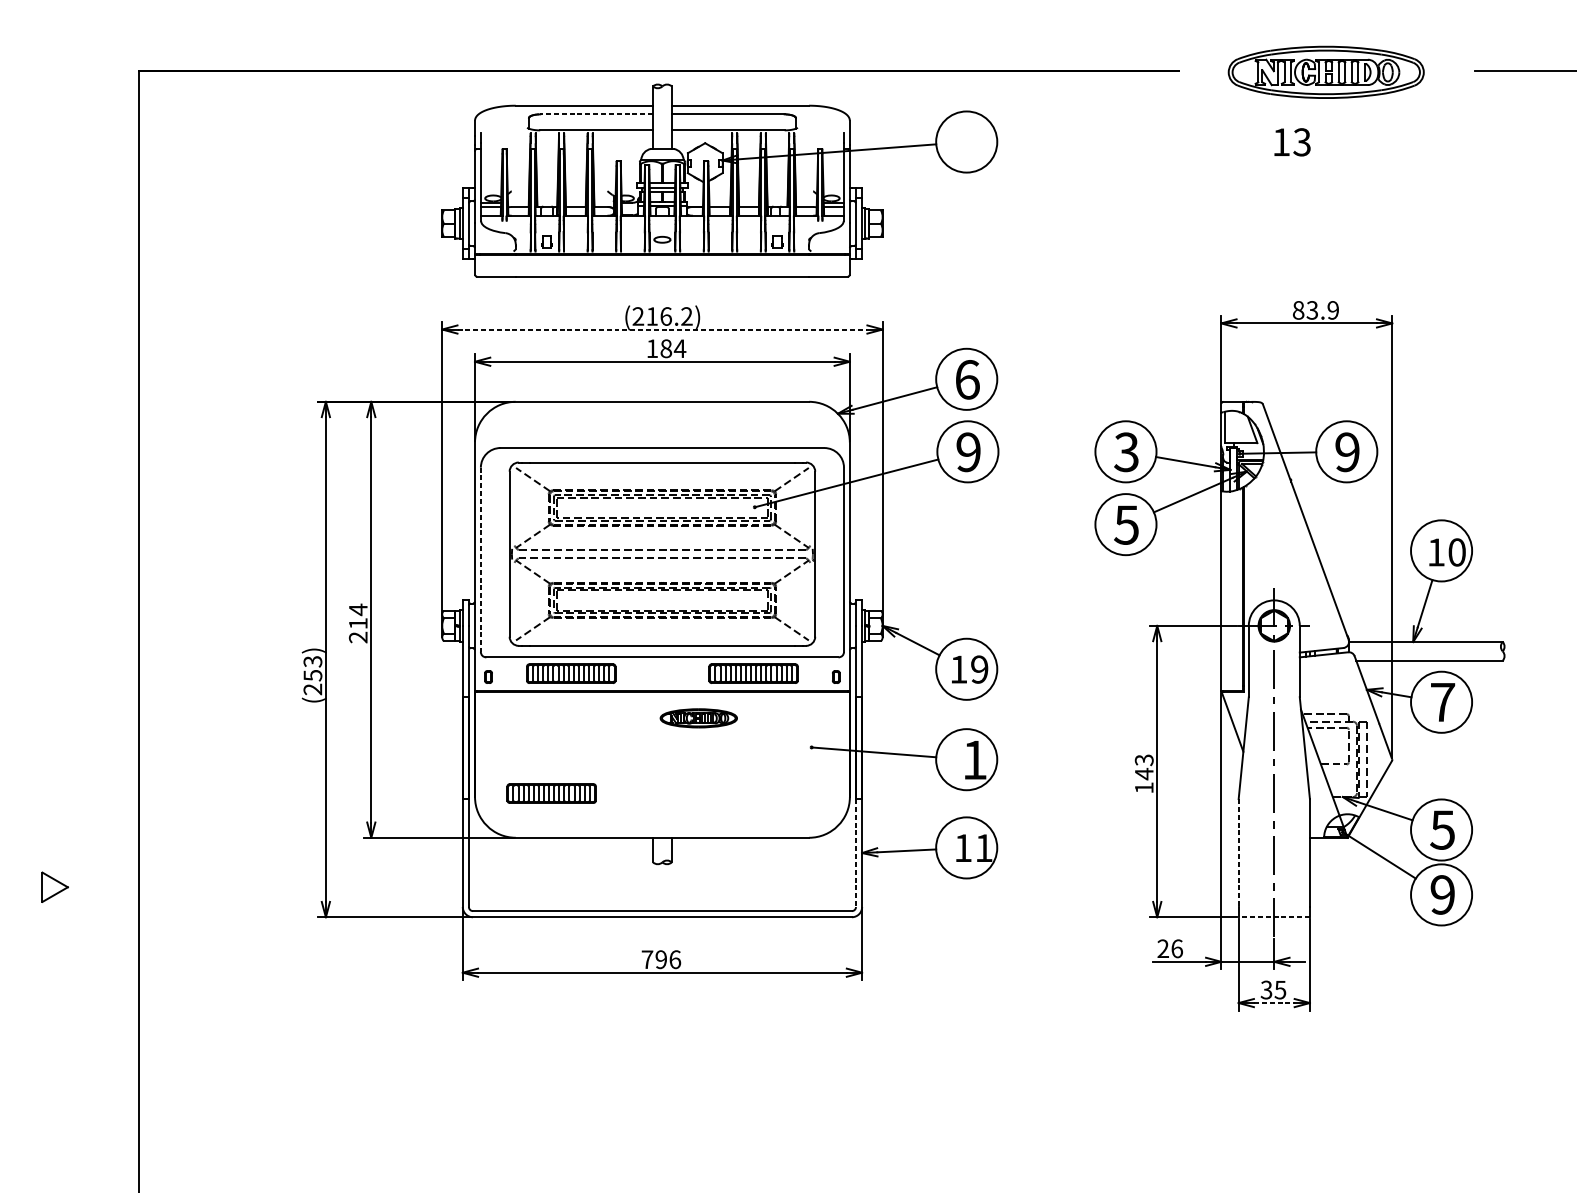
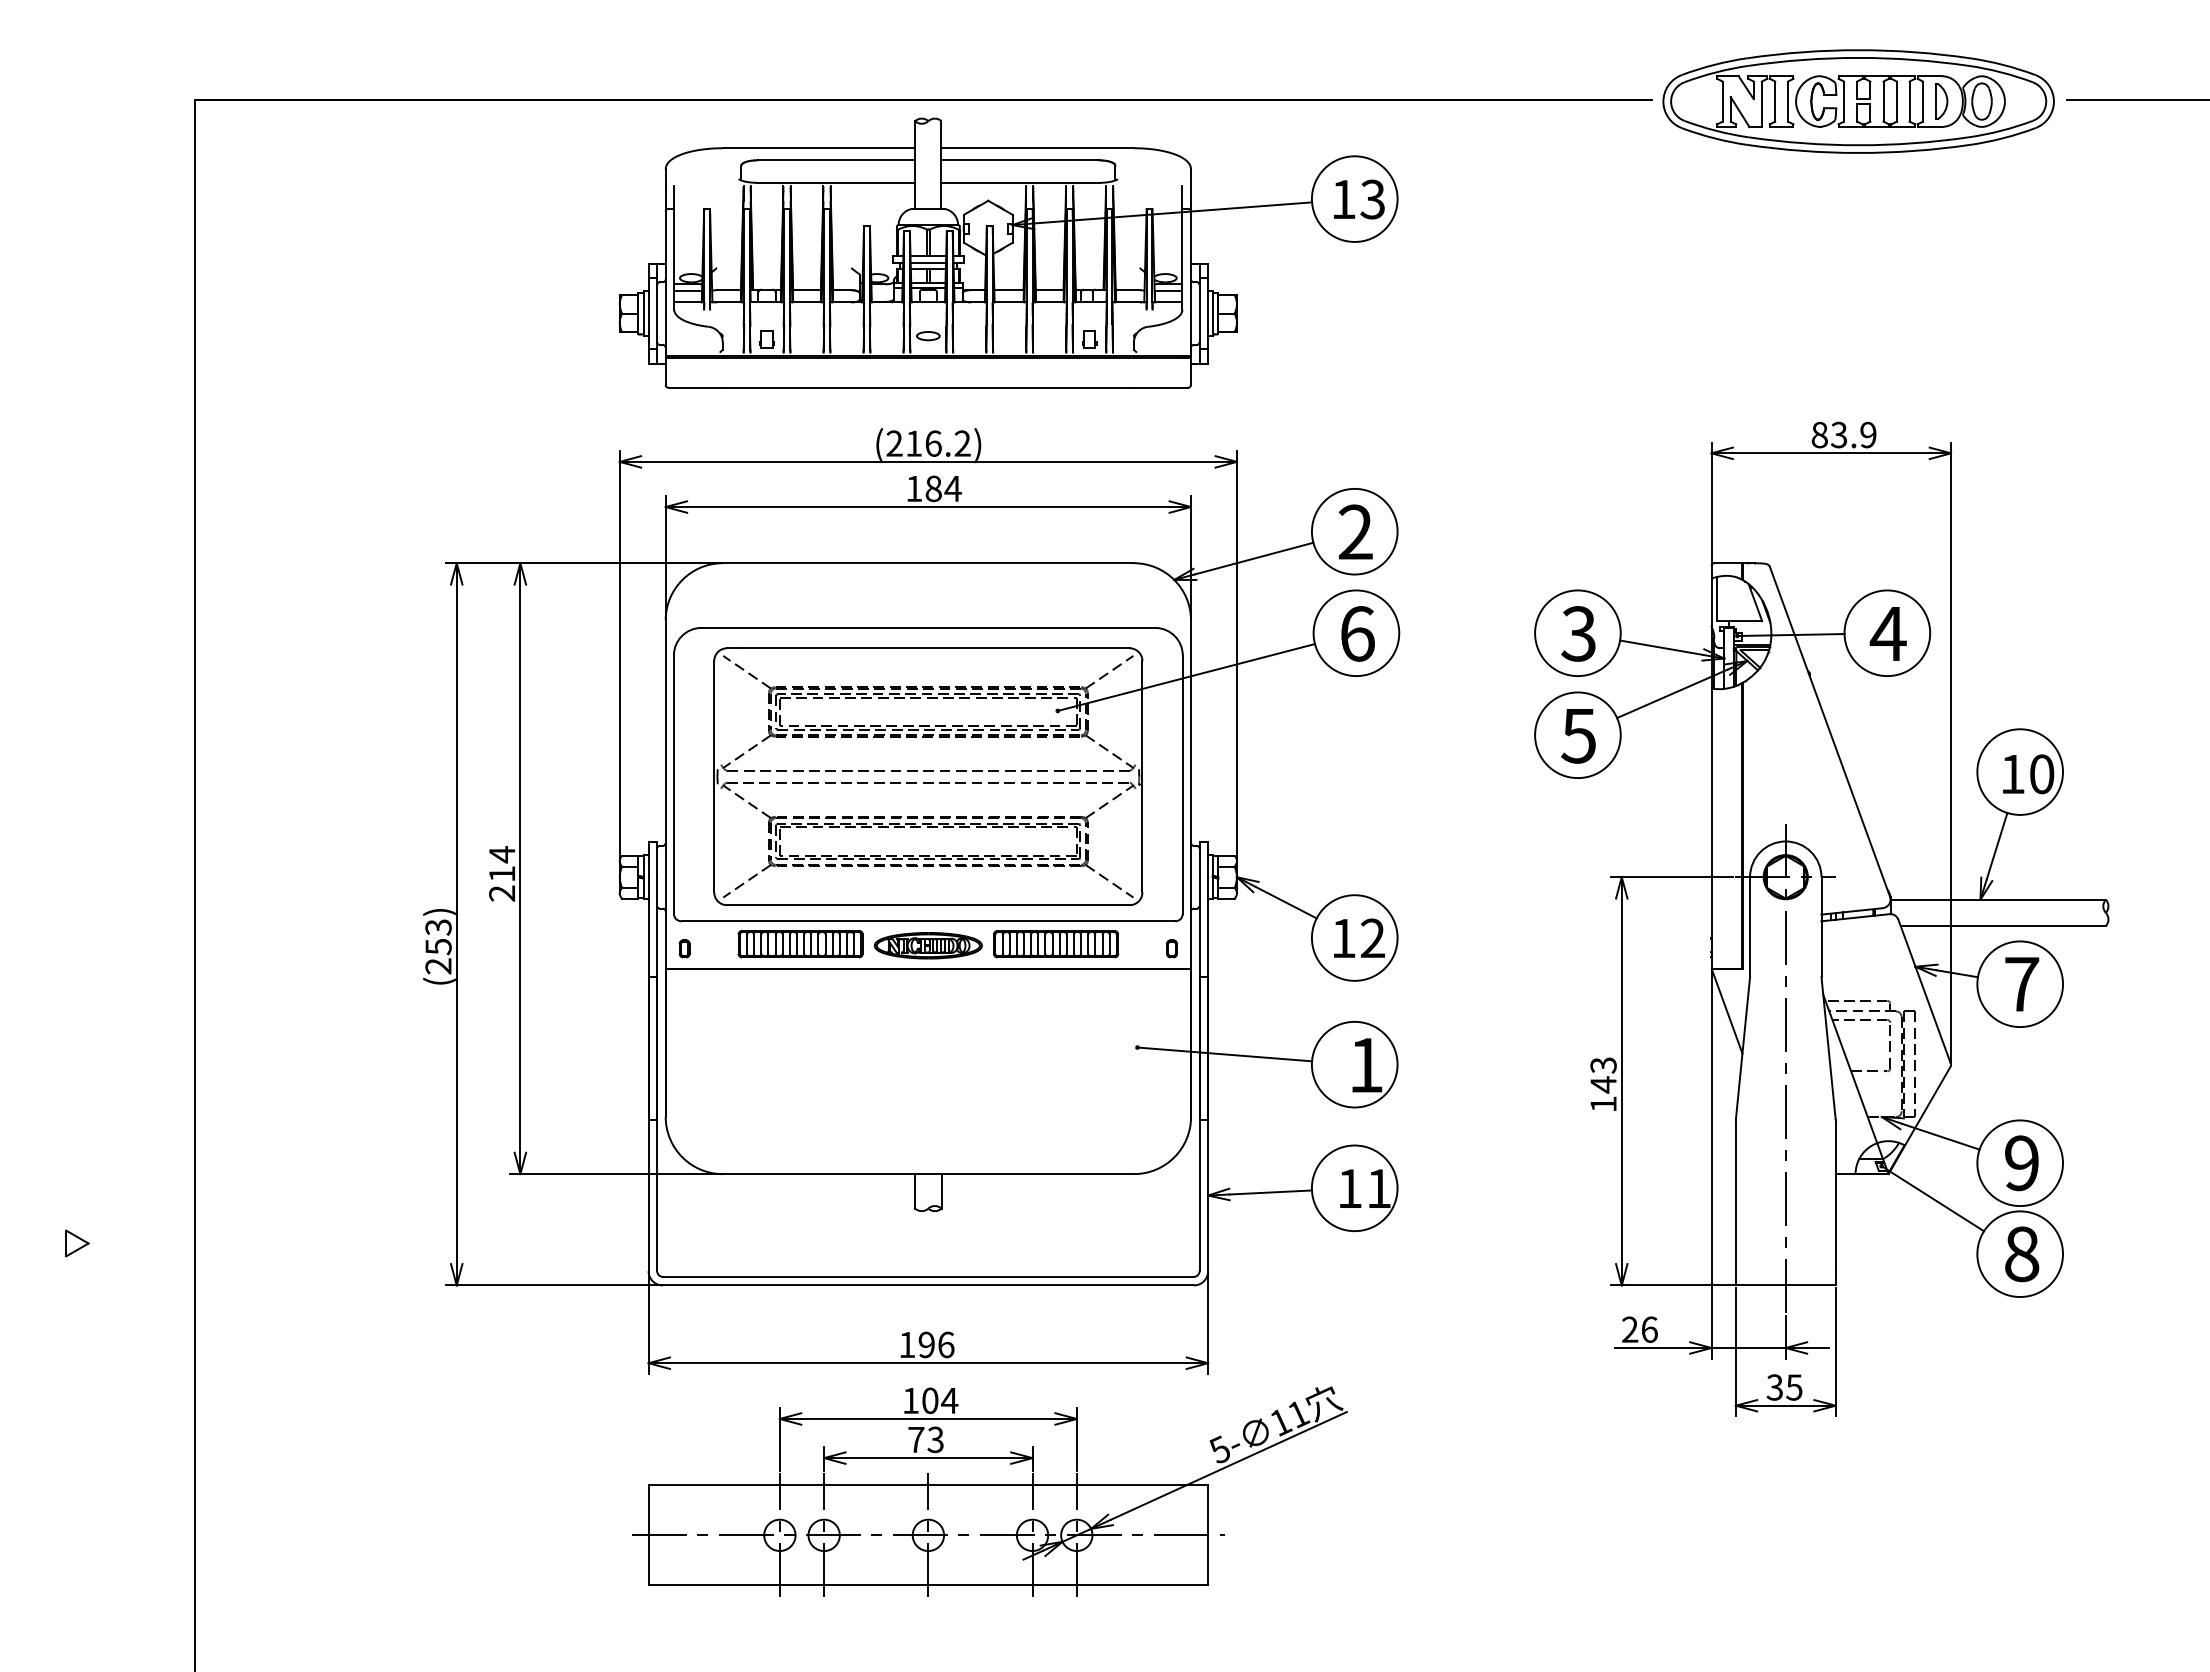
part: (1326, 72) -> (1858, 101), size x1.43
line: (596, 114) -> (835, 160), dashed -> solid
text: (1292, 142) -> (1359, 199), moved
line: (662, 329) -> (928, 461), dashed -> solid
text: (967, 379) -> (1355, 532), 6 -> 2
text: (968, 451) -> (1357, 633), 9 -> 6
text: (1346, 451) -> (1887, 633), 9 -> 4
line: (480, 559) -> (673, 784), dashed -> solid
text: (979, 669) -> (1372, 938), 19 -> 12
part: (698, 718) -> (927, 945), moved
part: (551, 793) -> (773, 1112), removed
text: (1442, 830) -> (2021, 1163), 5 -> 9
line: (855, 853) -> (1199, 1195), dashed -> solid
line: (1238, 853) -> (1735, 1195), dashed -> solid
part: (55, 887) -> (77, 1243), size x0.62
text: (1443, 895) -> (2022, 1254), 9 -> 8
line: (1274, 917) -> (1785, 1285), dashed -> solid
text: (647, 959) -> (907, 1344), 796 -> 196
line: (1274, 1002) -> (1785, 1405), dashed -> solid
part: (706, 1064) -> (989, 1491), added

